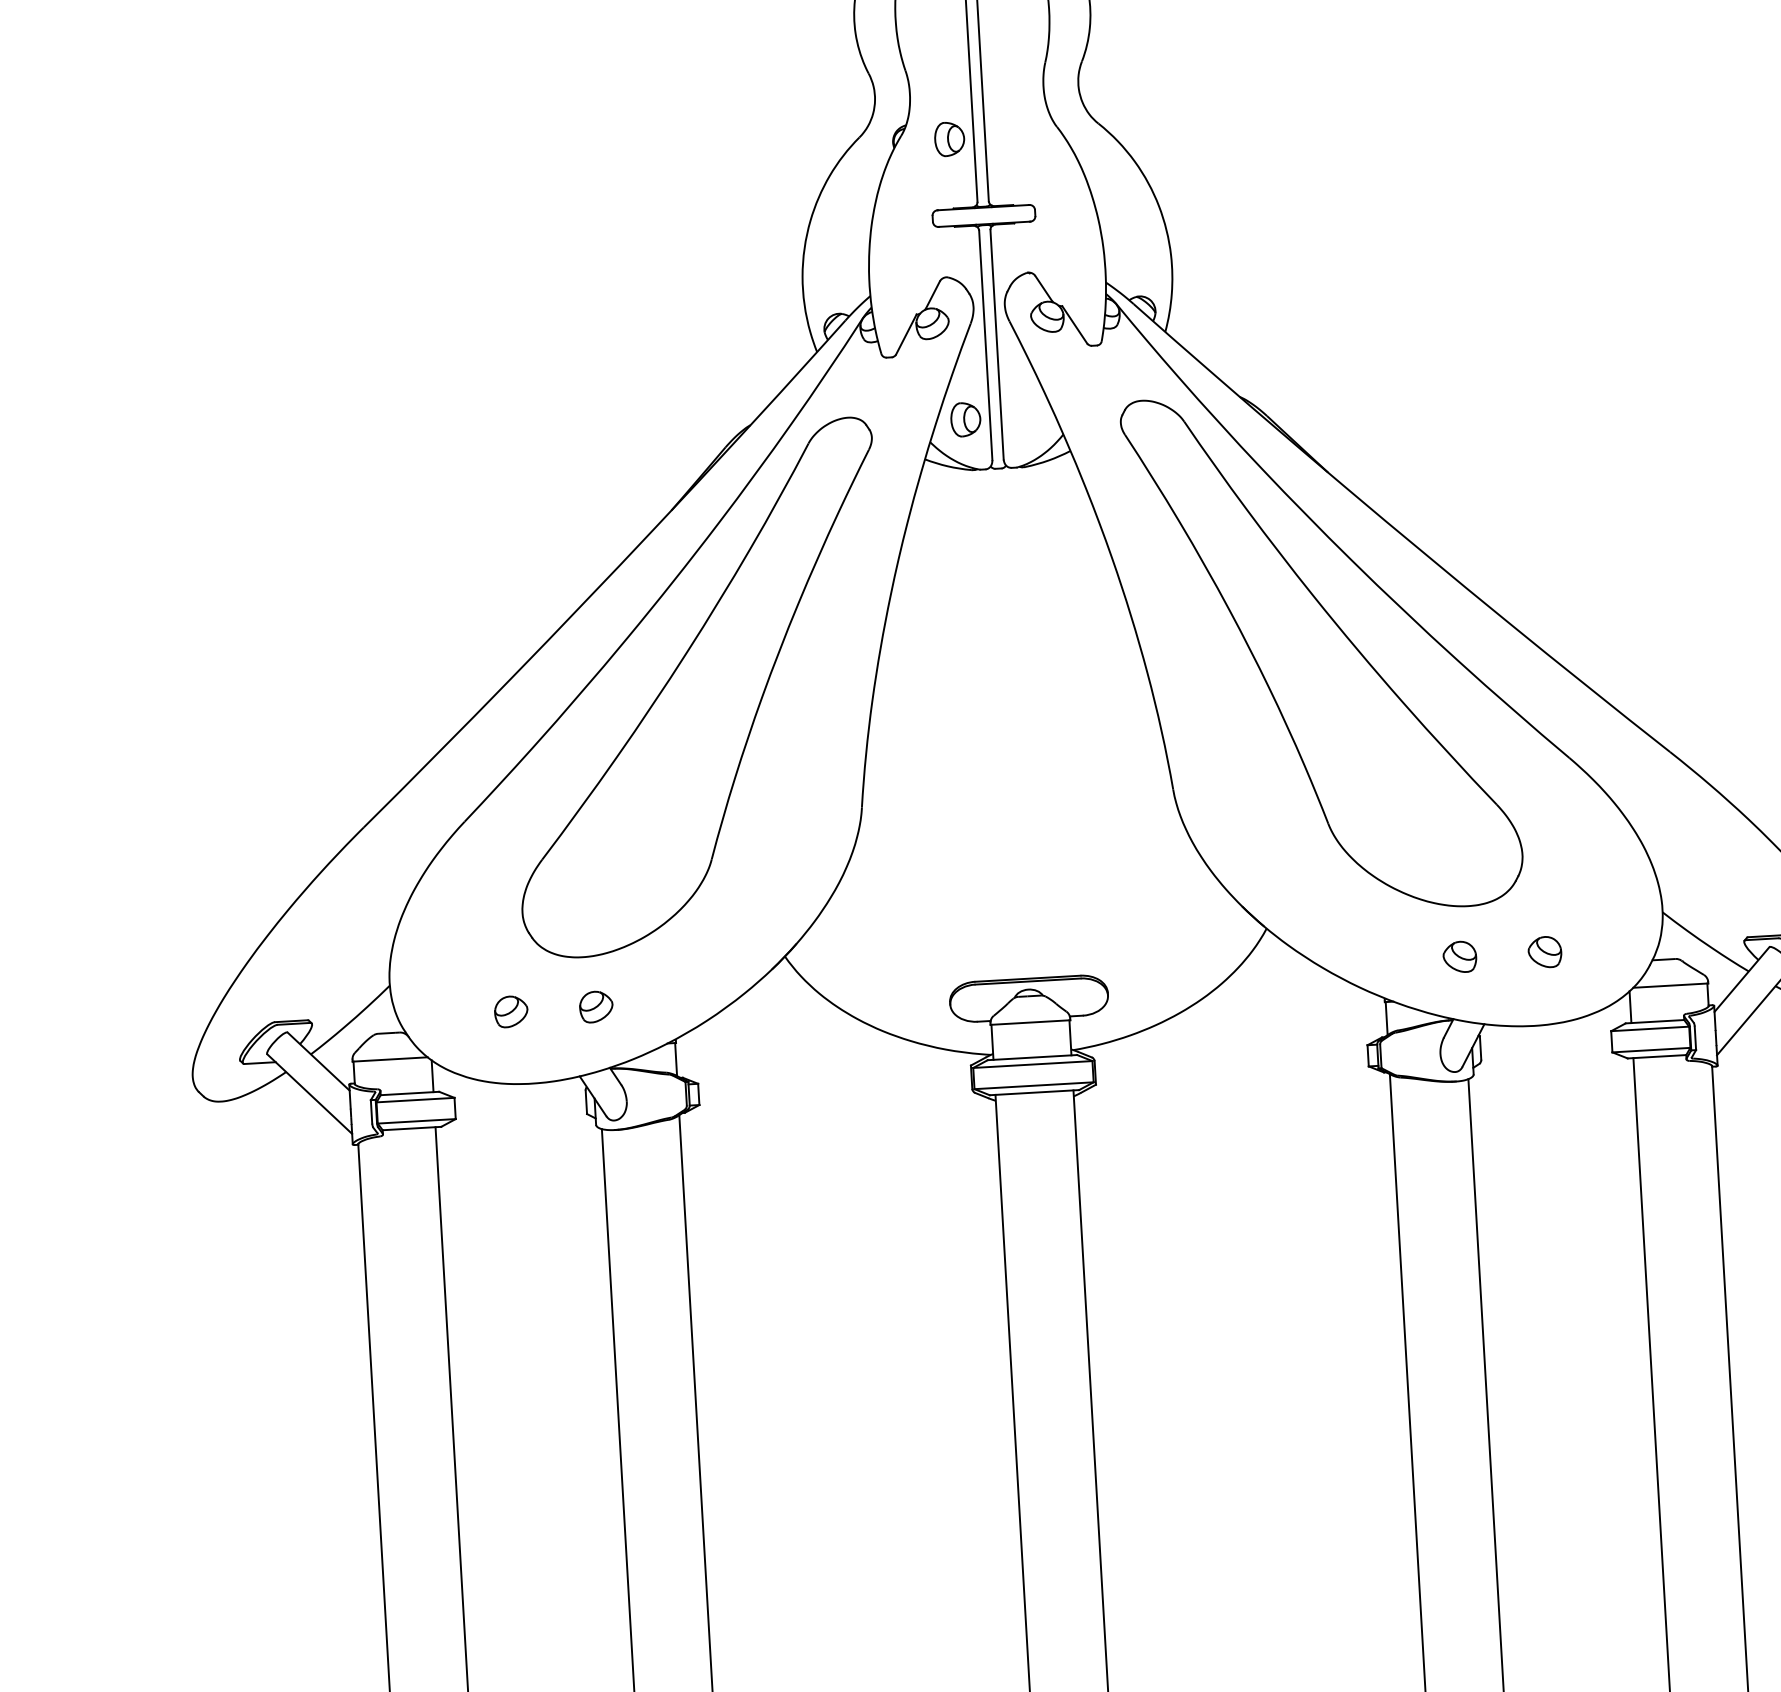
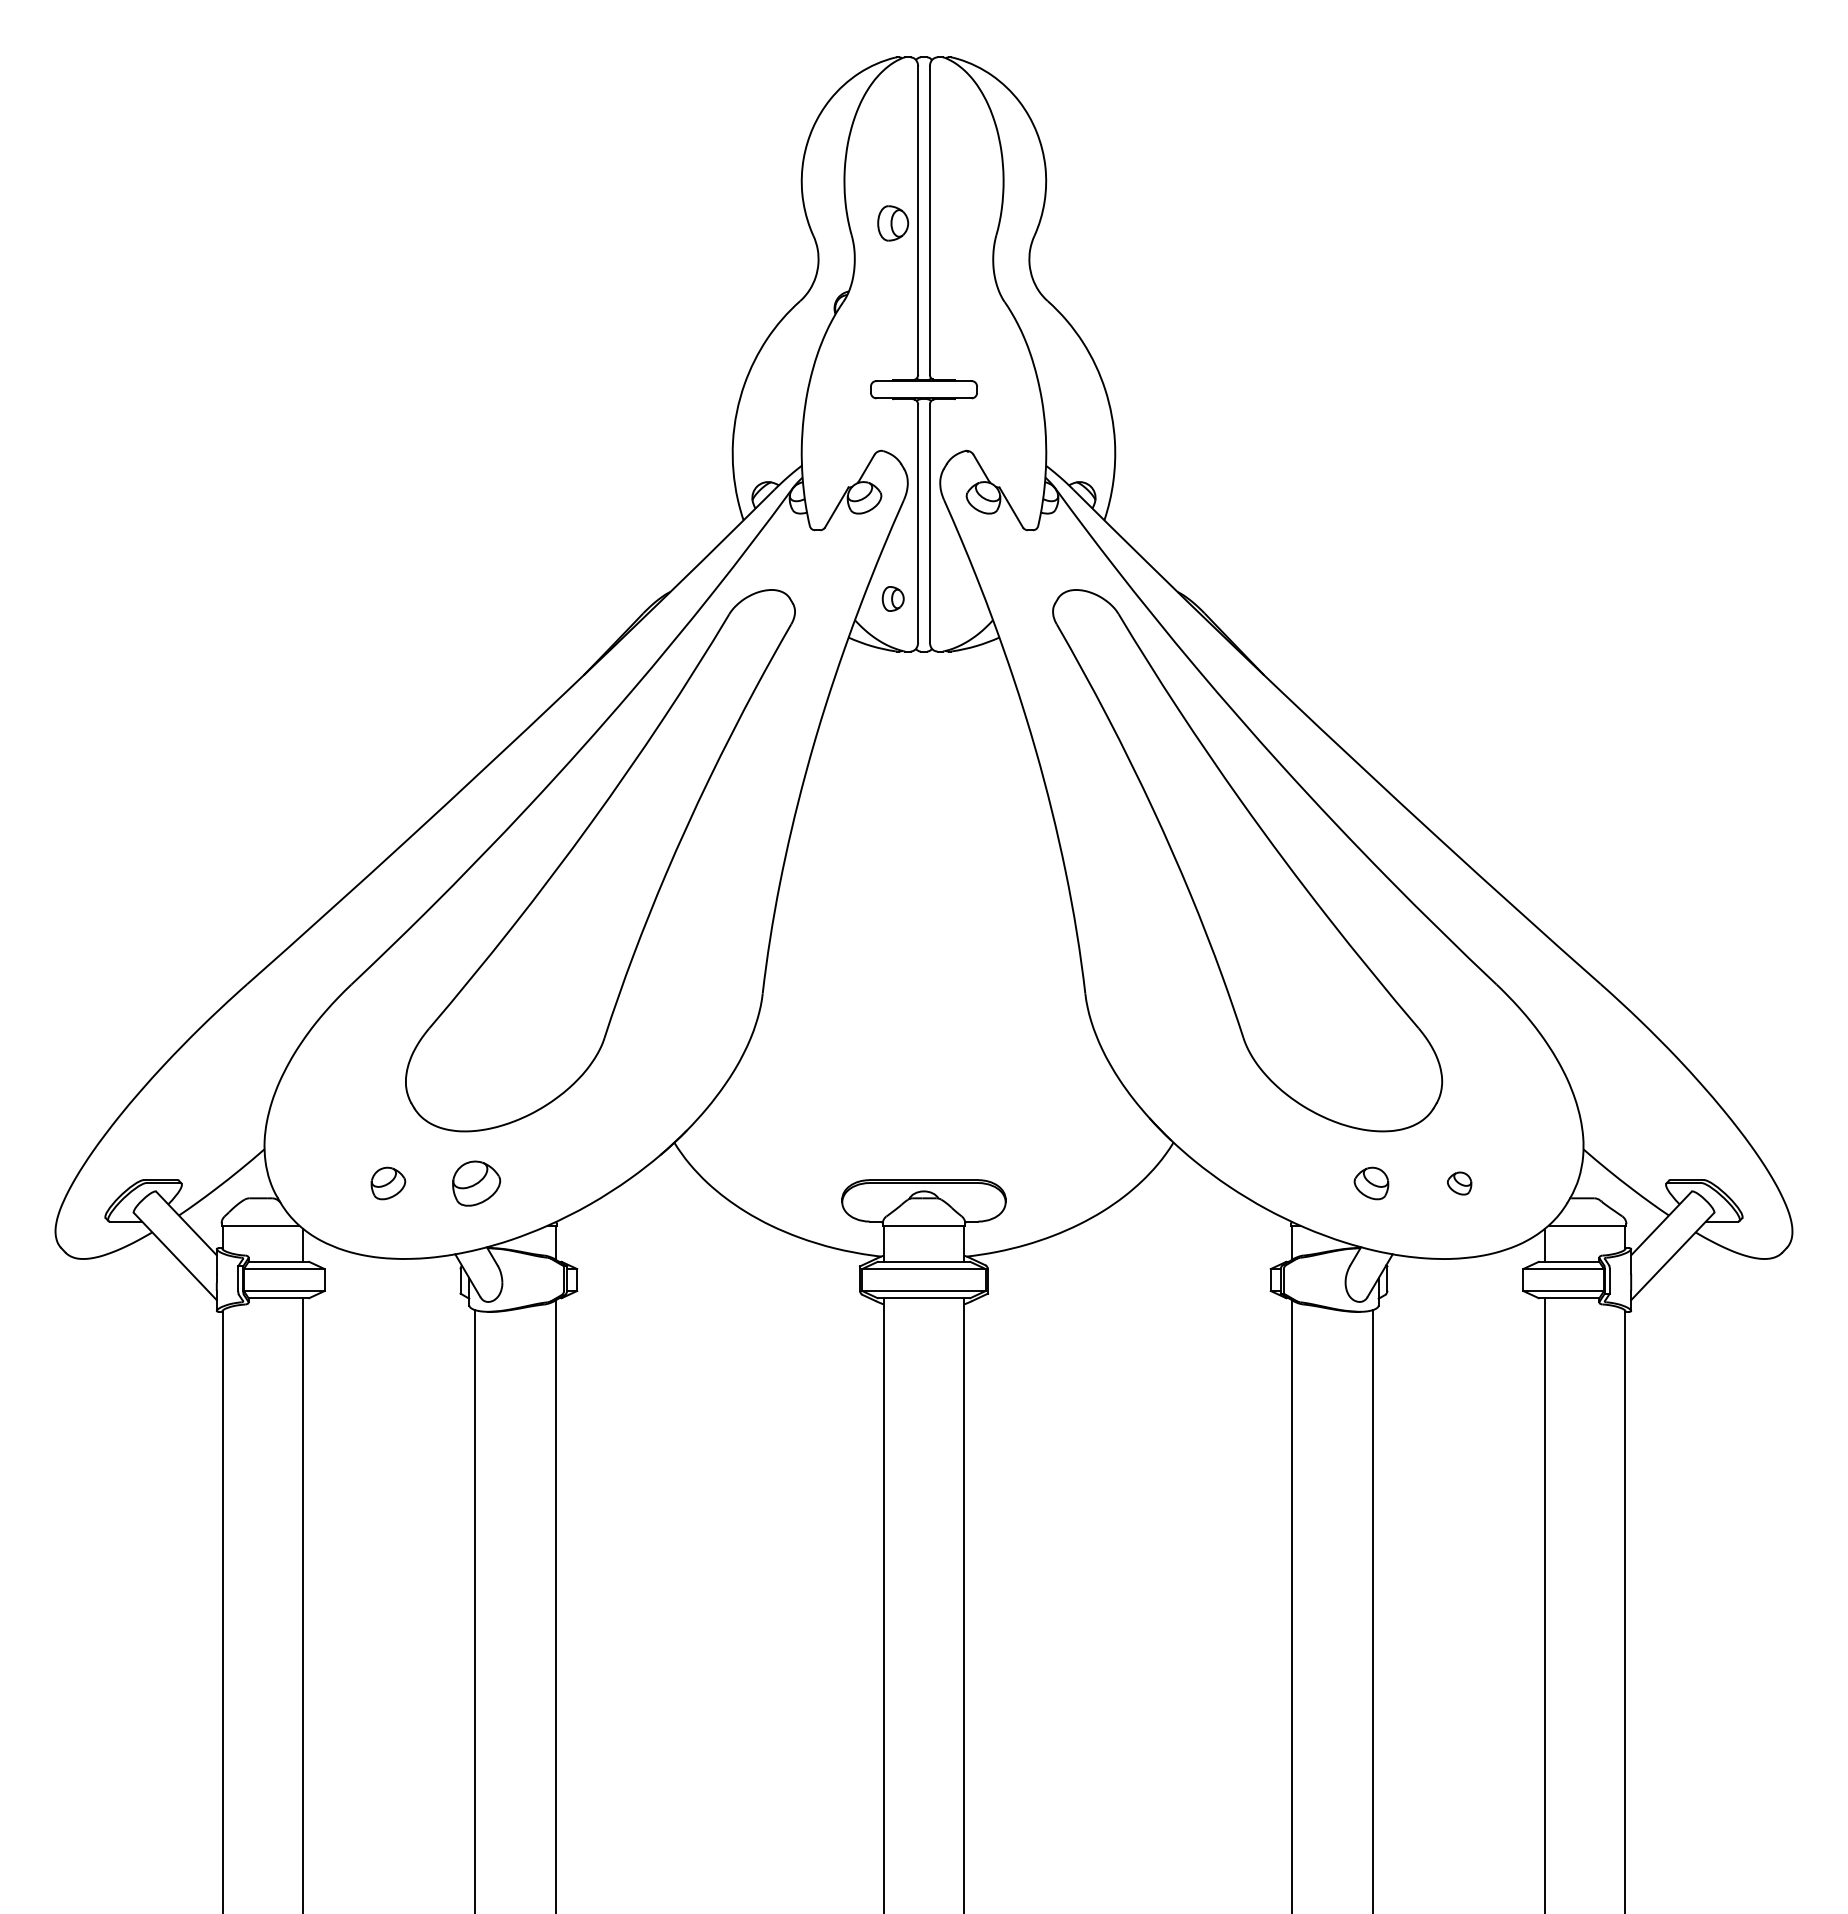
part: (949, 139) -> (893, 223), moved
part: (966, 419) -> (893, 598), size x0.7
part: (1544, 952) -> (1459, 1183), size x0.7
part: (596, 1006) -> (476, 1183), size x1.4

